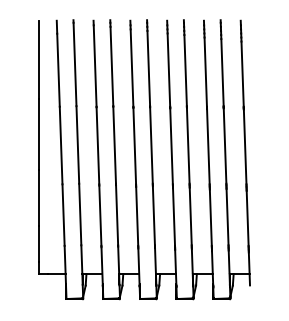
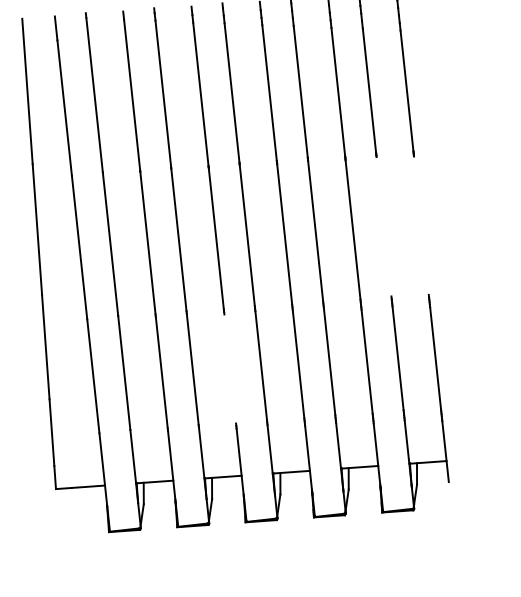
line: (224, 145) -> (382, 225), removed
line: (244, 146) -> (420, 224), removed
line: (137, 215) -> (230, 367), removed

